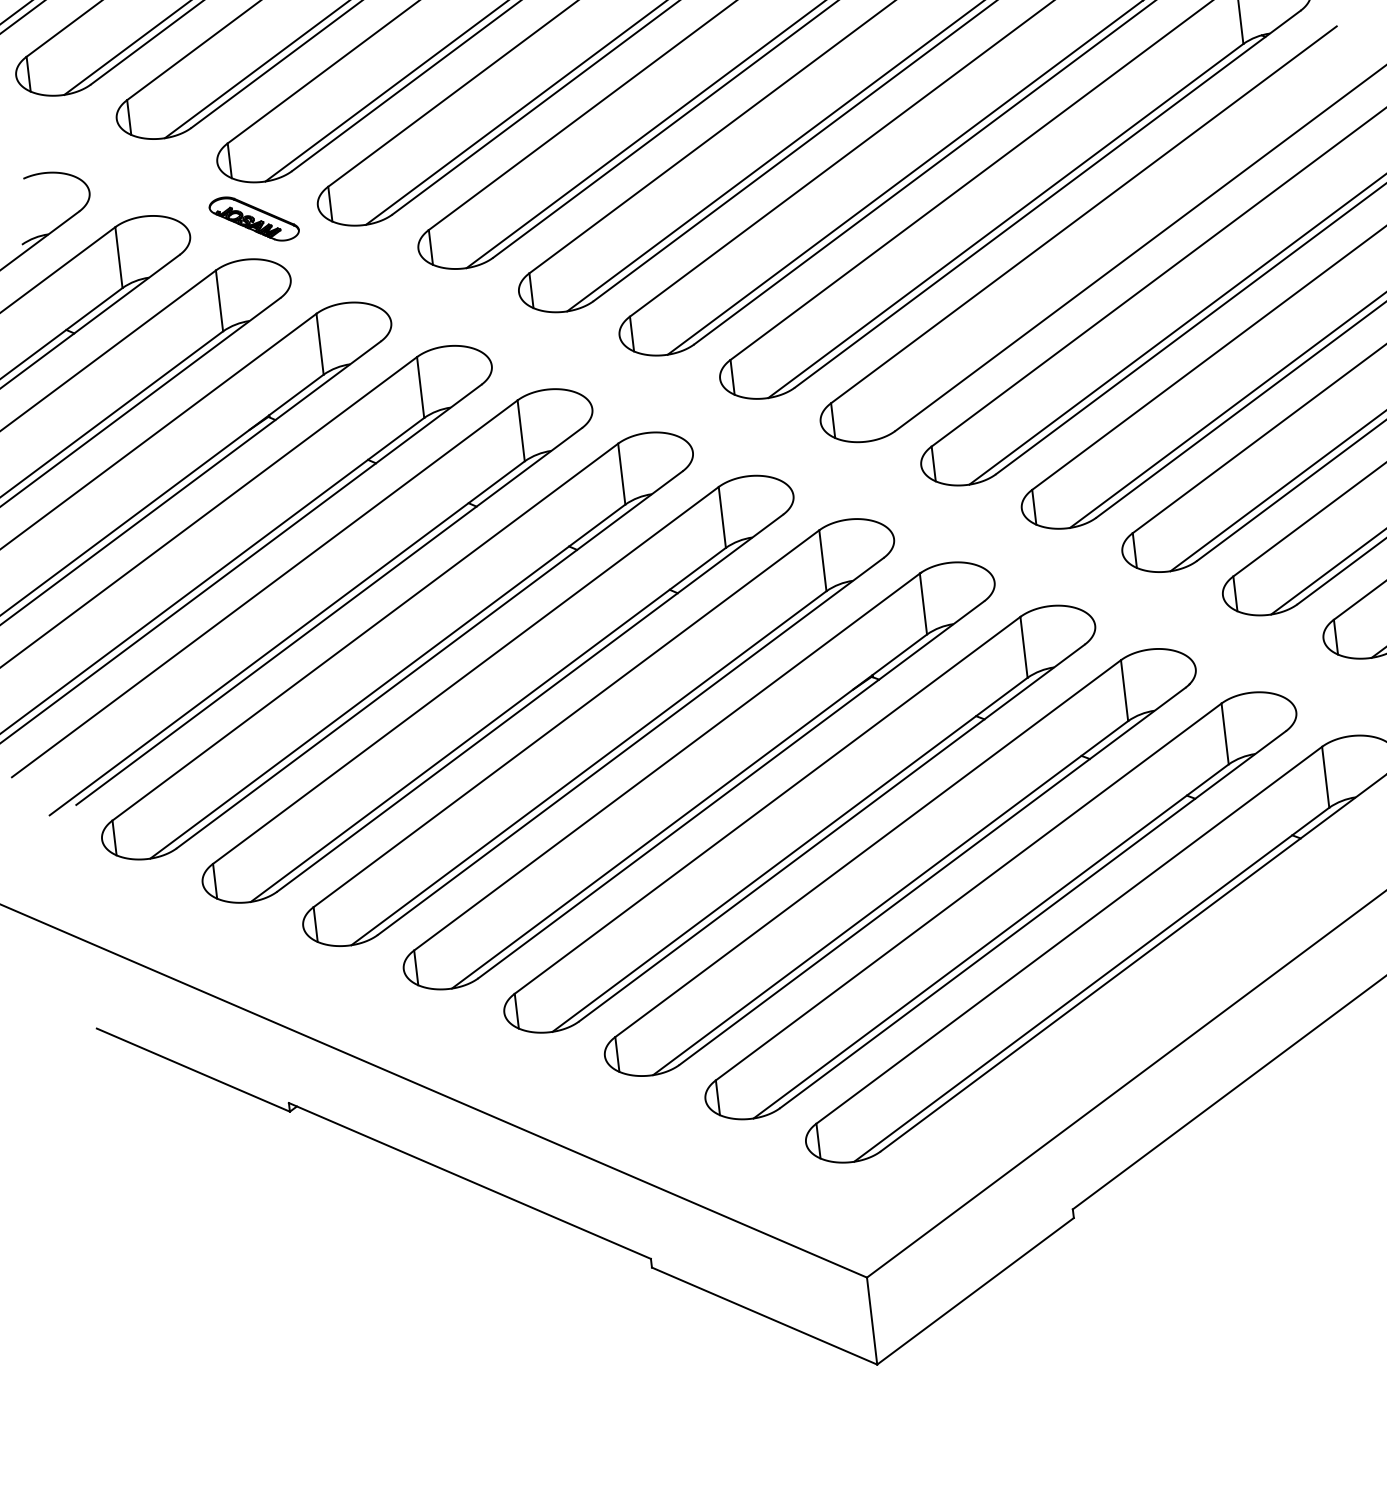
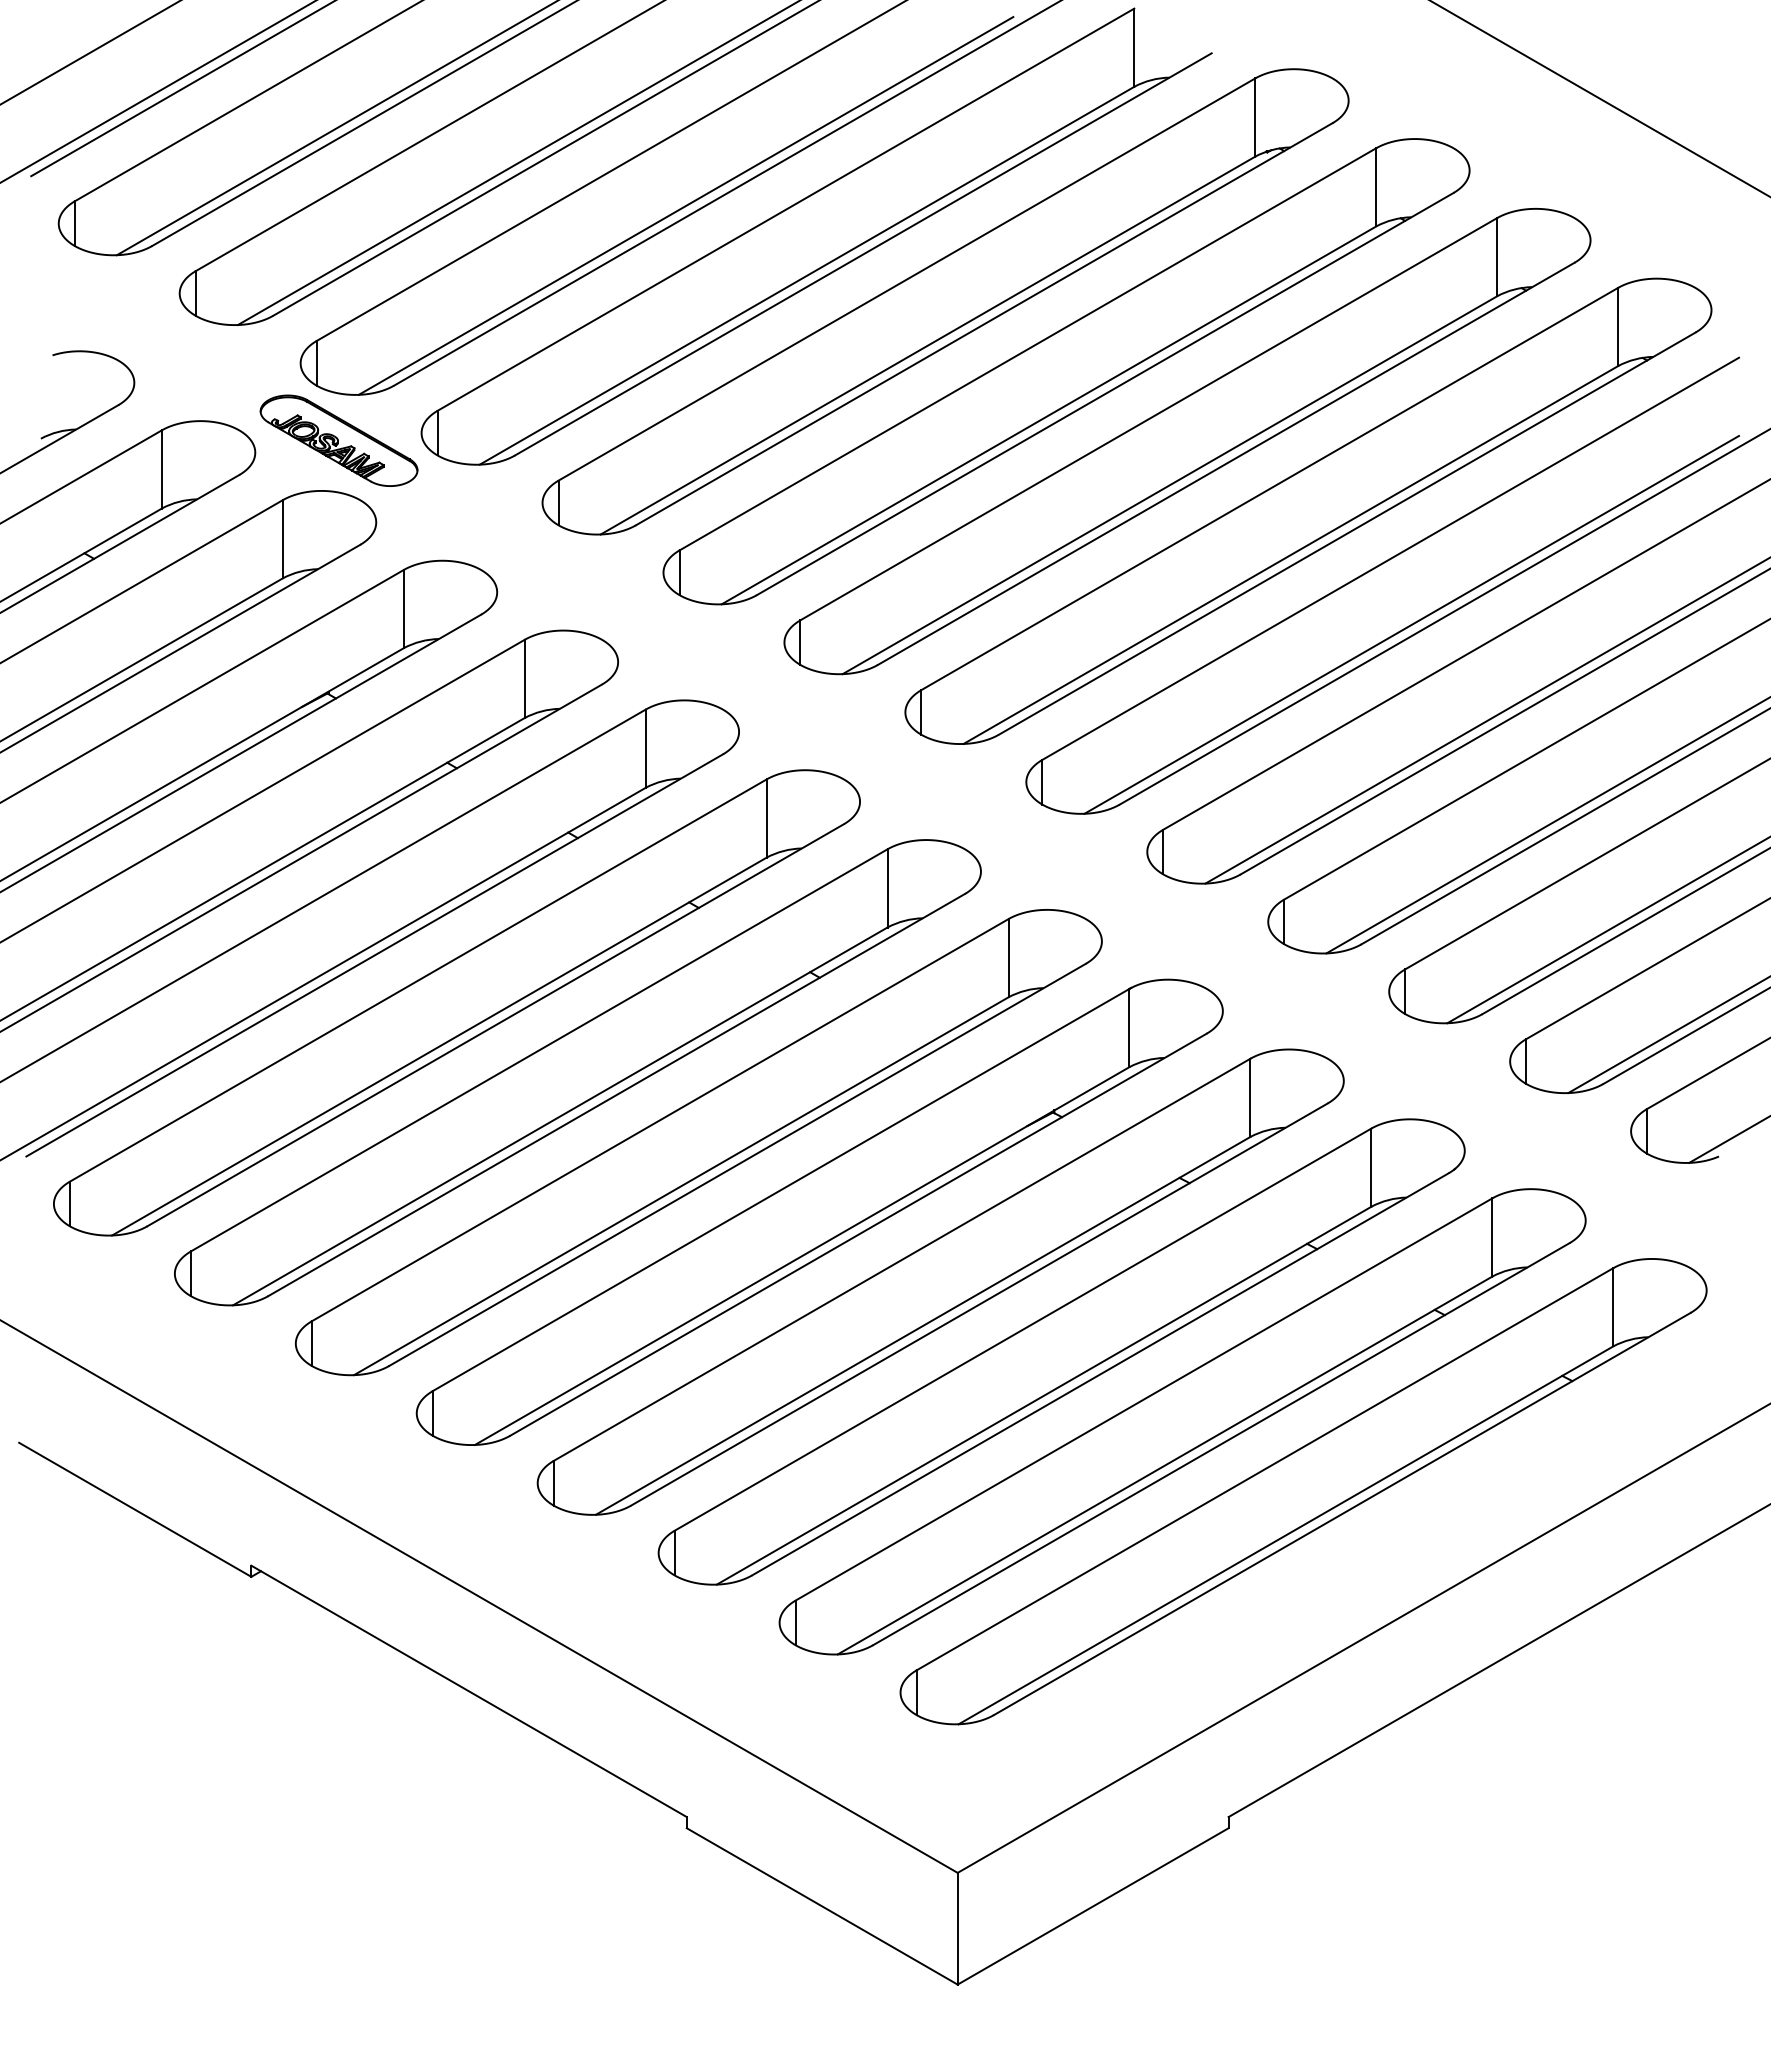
part: (253, 218) -> (338, 440), size x1.43
line: (1106, 264) -> (1411, 624), added

